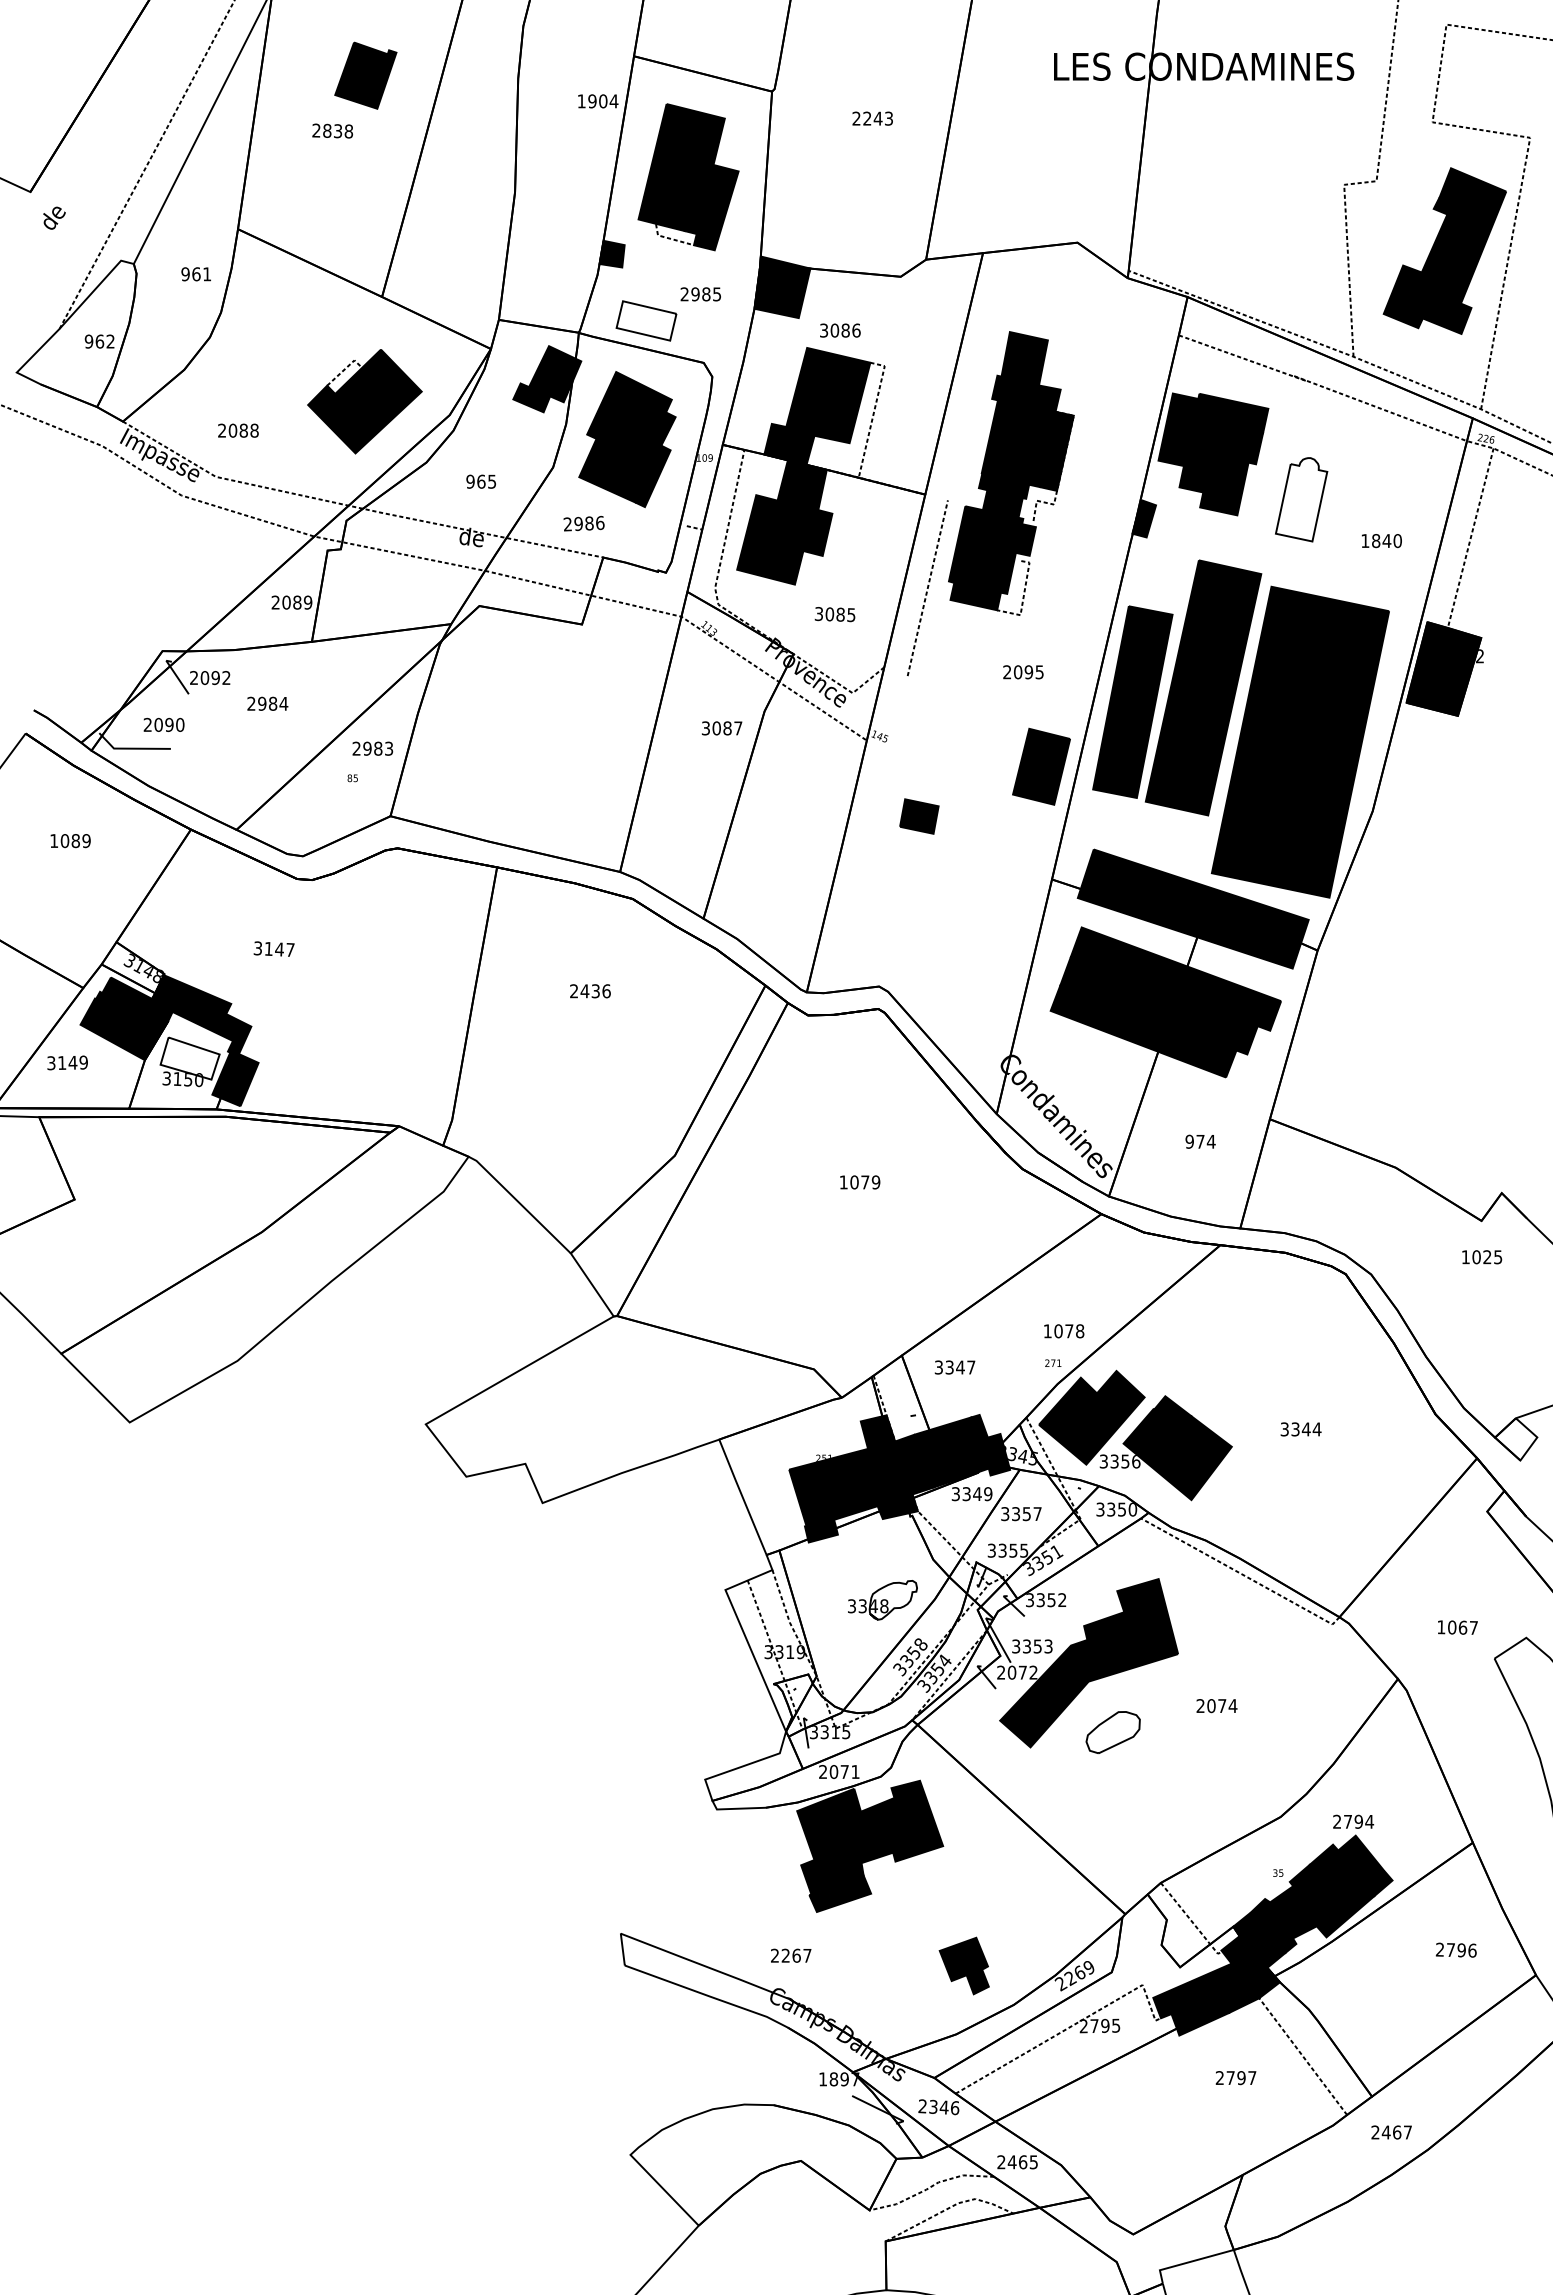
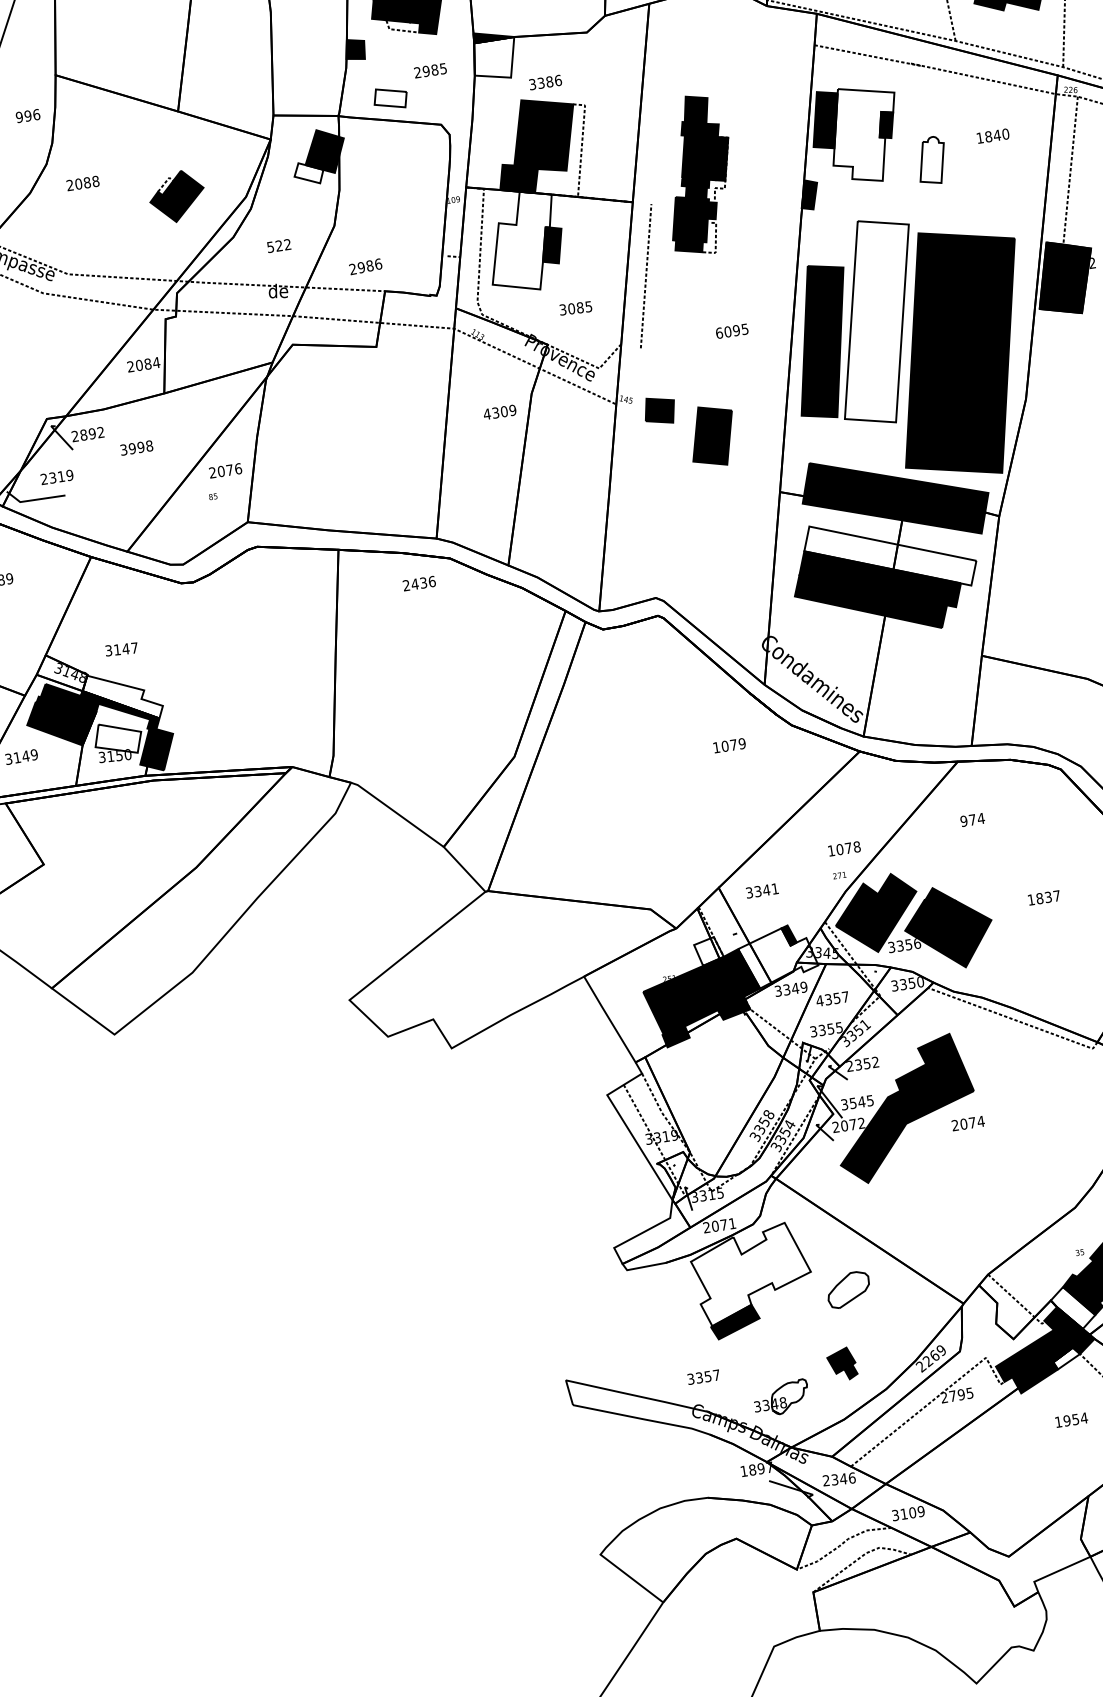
text: (201, 274) -> (32, 115), 961 -> 996
fill: (782, 293) -> (495, 60), removed
part: (646, 320) -> (390, 98), size x0.7
text: (834, 330) -> (540, 83), 3086 -> 3386
fill: (531, 397) -> (308, 173), removed
part: (364, 401) -> (176, 196), size x0.6
text: (238, 430) -> (83, 183), moved
part: (627, 439) -> (389, 194), removed
fill: (1223, 454) -> (864, 134), removed
part: (1011, 473) -> (698, 175), size x0.7
text: (481, 481) -> (279, 245), 965 -> 522
part: (1301, 499) -> (931, 160), size x0.7
fill: (781, 522) -> (522, 241), removed
text: (1381, 541) -> (992, 136), moved
text: (307, 602) -> (156, 362), 2089 -> 2084
text: (1007, 672) -> (719, 333), 2095 -> 6095
text: (204, 677) -> (83, 434), 2092 -> 2892
fill: (1203, 687) -> (876, 321), removed
text: (267, 703) -> (136, 447), 2984 -> 3998
text: (169, 724) -> (61, 476), 2090 -> 2319
text: (721, 728) -> (499, 412), 3087 -> 4309
text: (378, 748) -> (230, 469), 2983 -> 2076
part: (1041, 766) -> (712, 435), moved
part: (919, 816) -> (659, 410), moved
text: (273, 948) -> (121, 648), moved
fill: (1175, 978) -> (889, 555), removed
text: (590, 991) -> (419, 583), moved
fill: (203, 1014) -> (123, 702), removed
text: (1200, 1141) -> (972, 819), moved
text: (860, 1182) -> (729, 745), moved
text: (971, 1367) -> (775, 888), 3347 -> 3341
text: (1300, 1429) -> (1043, 898), 3344 -> 1837
fill: (877, 1431) -> (708, 951), removed
fill: (962, 1452) -> (778, 957), removed
text: (1004, 1514) -> (819, 1001), 3357 -> 4357
part: (882, 1600) -> (781, 1398), moved
text: (1029, 1600) -> (849, 1066), 3352 -> 2352
text: (1037, 1646) -> (861, 1102), 3353 -> 3545
text: (1216, 1706) -> (967, 1123), moved
part: (1112, 1732) -> (848, 1289), moved
fill: (870, 1837) -> (752, 1273), removed
fill: (1259, 1939) -> (1073, 1307), removed
text: (785, 1955) -> (699, 1377), 2267 -> 3357
part: (963, 1965) -> (841, 1364), size x0.7
fill: (1241, 2000) -> (1066, 1358), removed
text: (1235, 2078) -> (1070, 1420), 2797 -> 1954
text: (1017, 2162) -> (908, 1513), 2465 -> 3109

